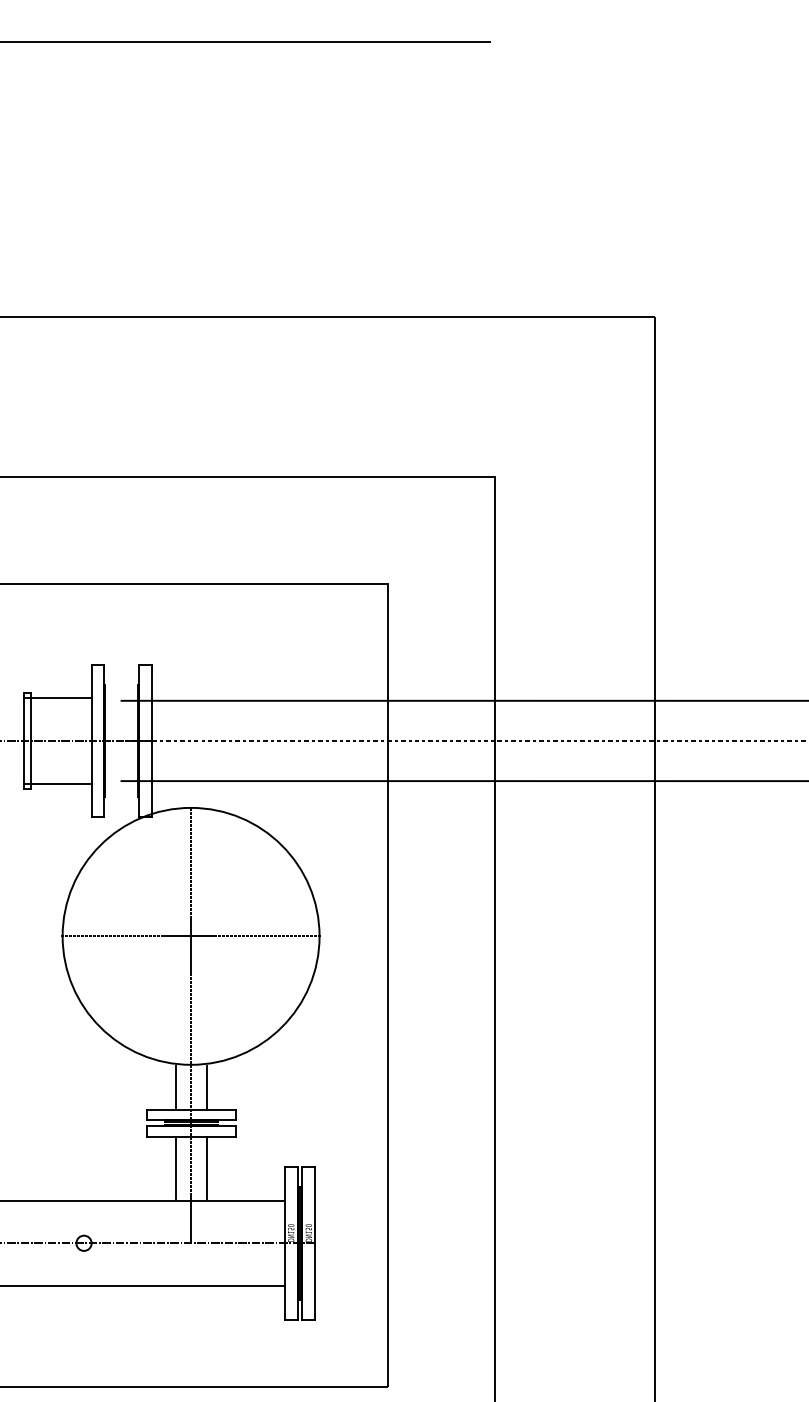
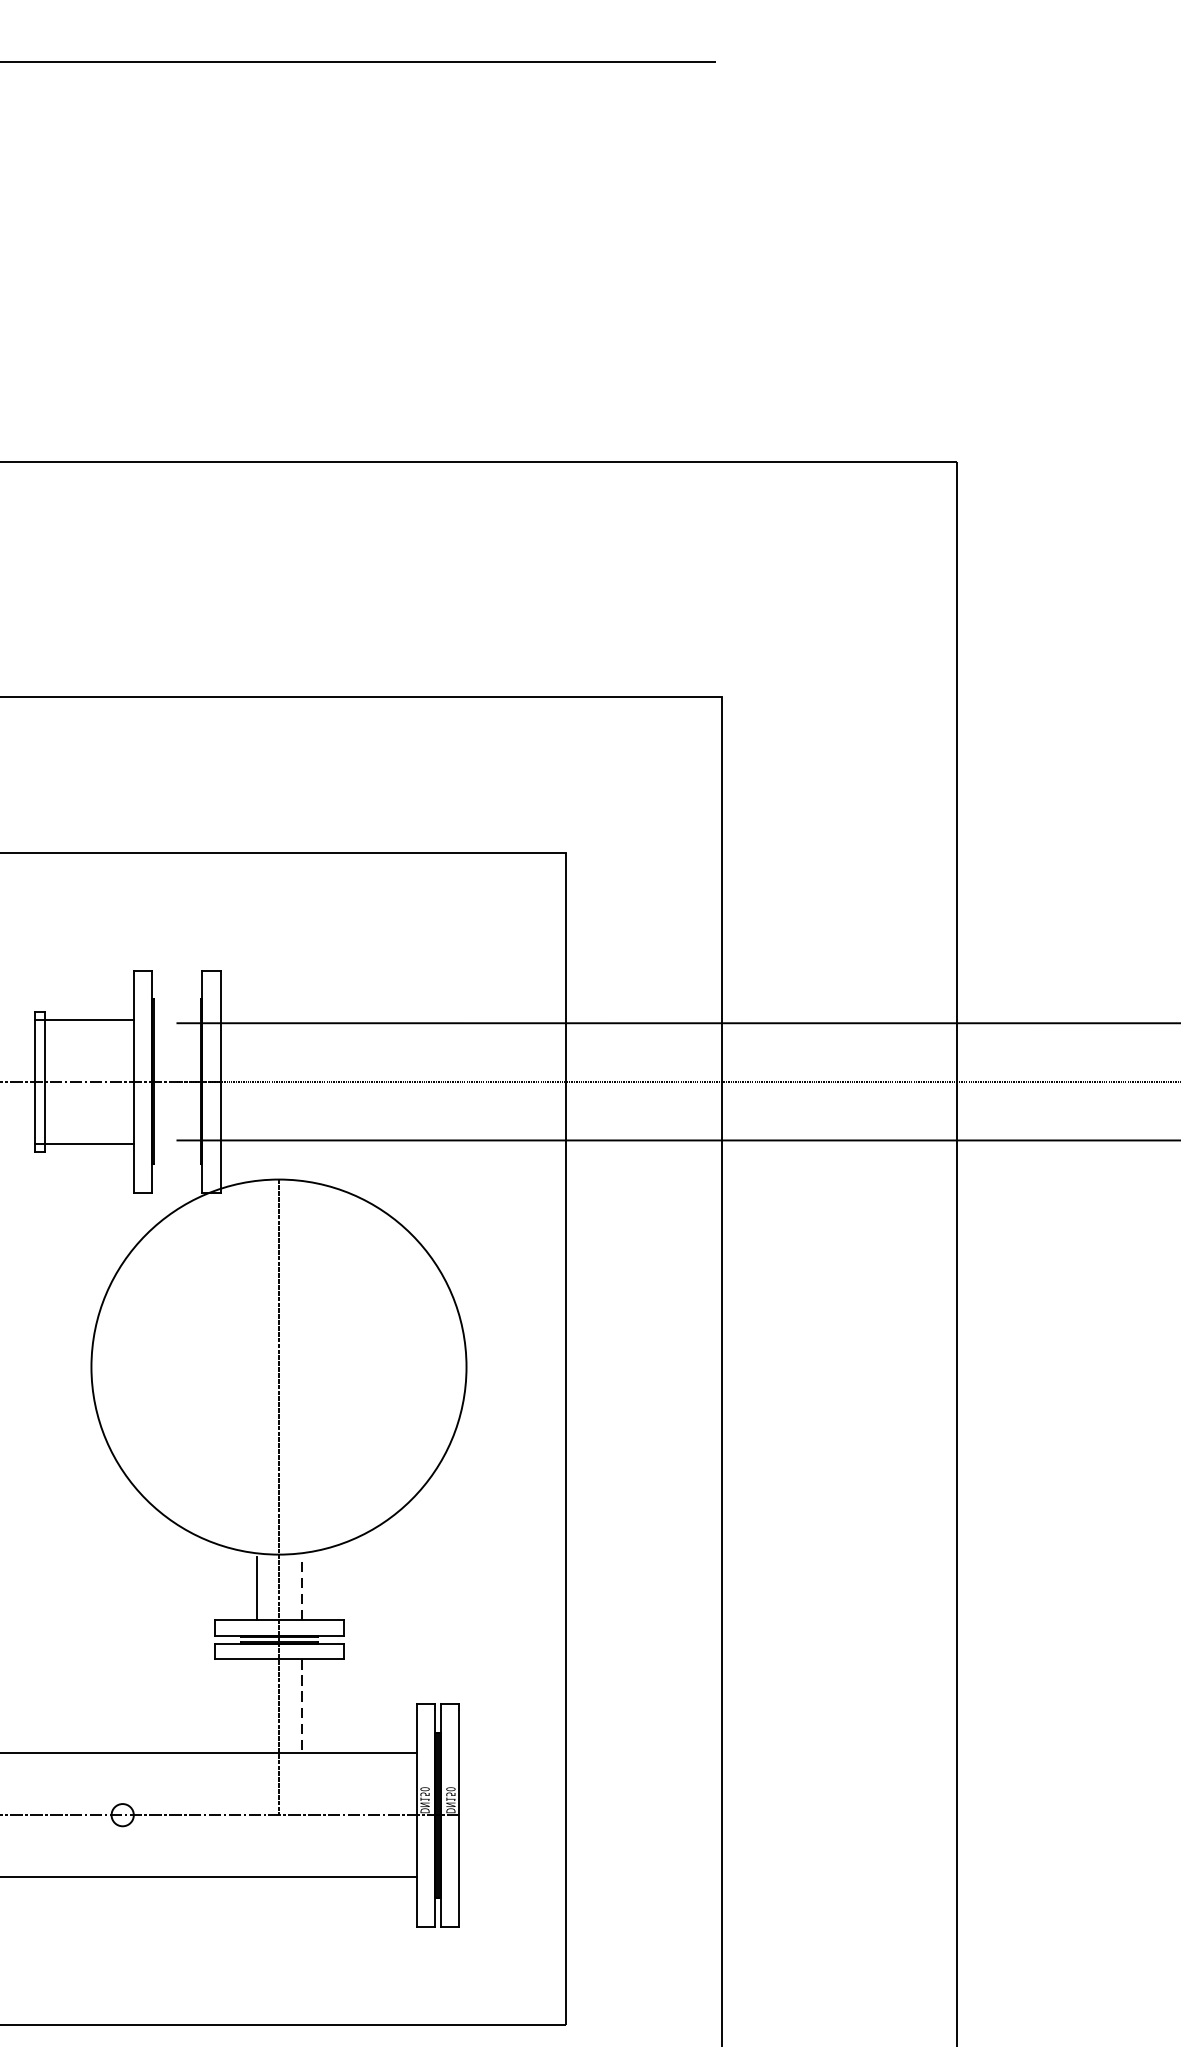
line: (190, 936) -> (278, 1367), removed
line: (206, 1088) -> (301, 1589), solid -> dashed
line: (176, 1167) -> (257, 1704), removed
line: (206, 1168) -> (301, 1705), solid -> dashed

